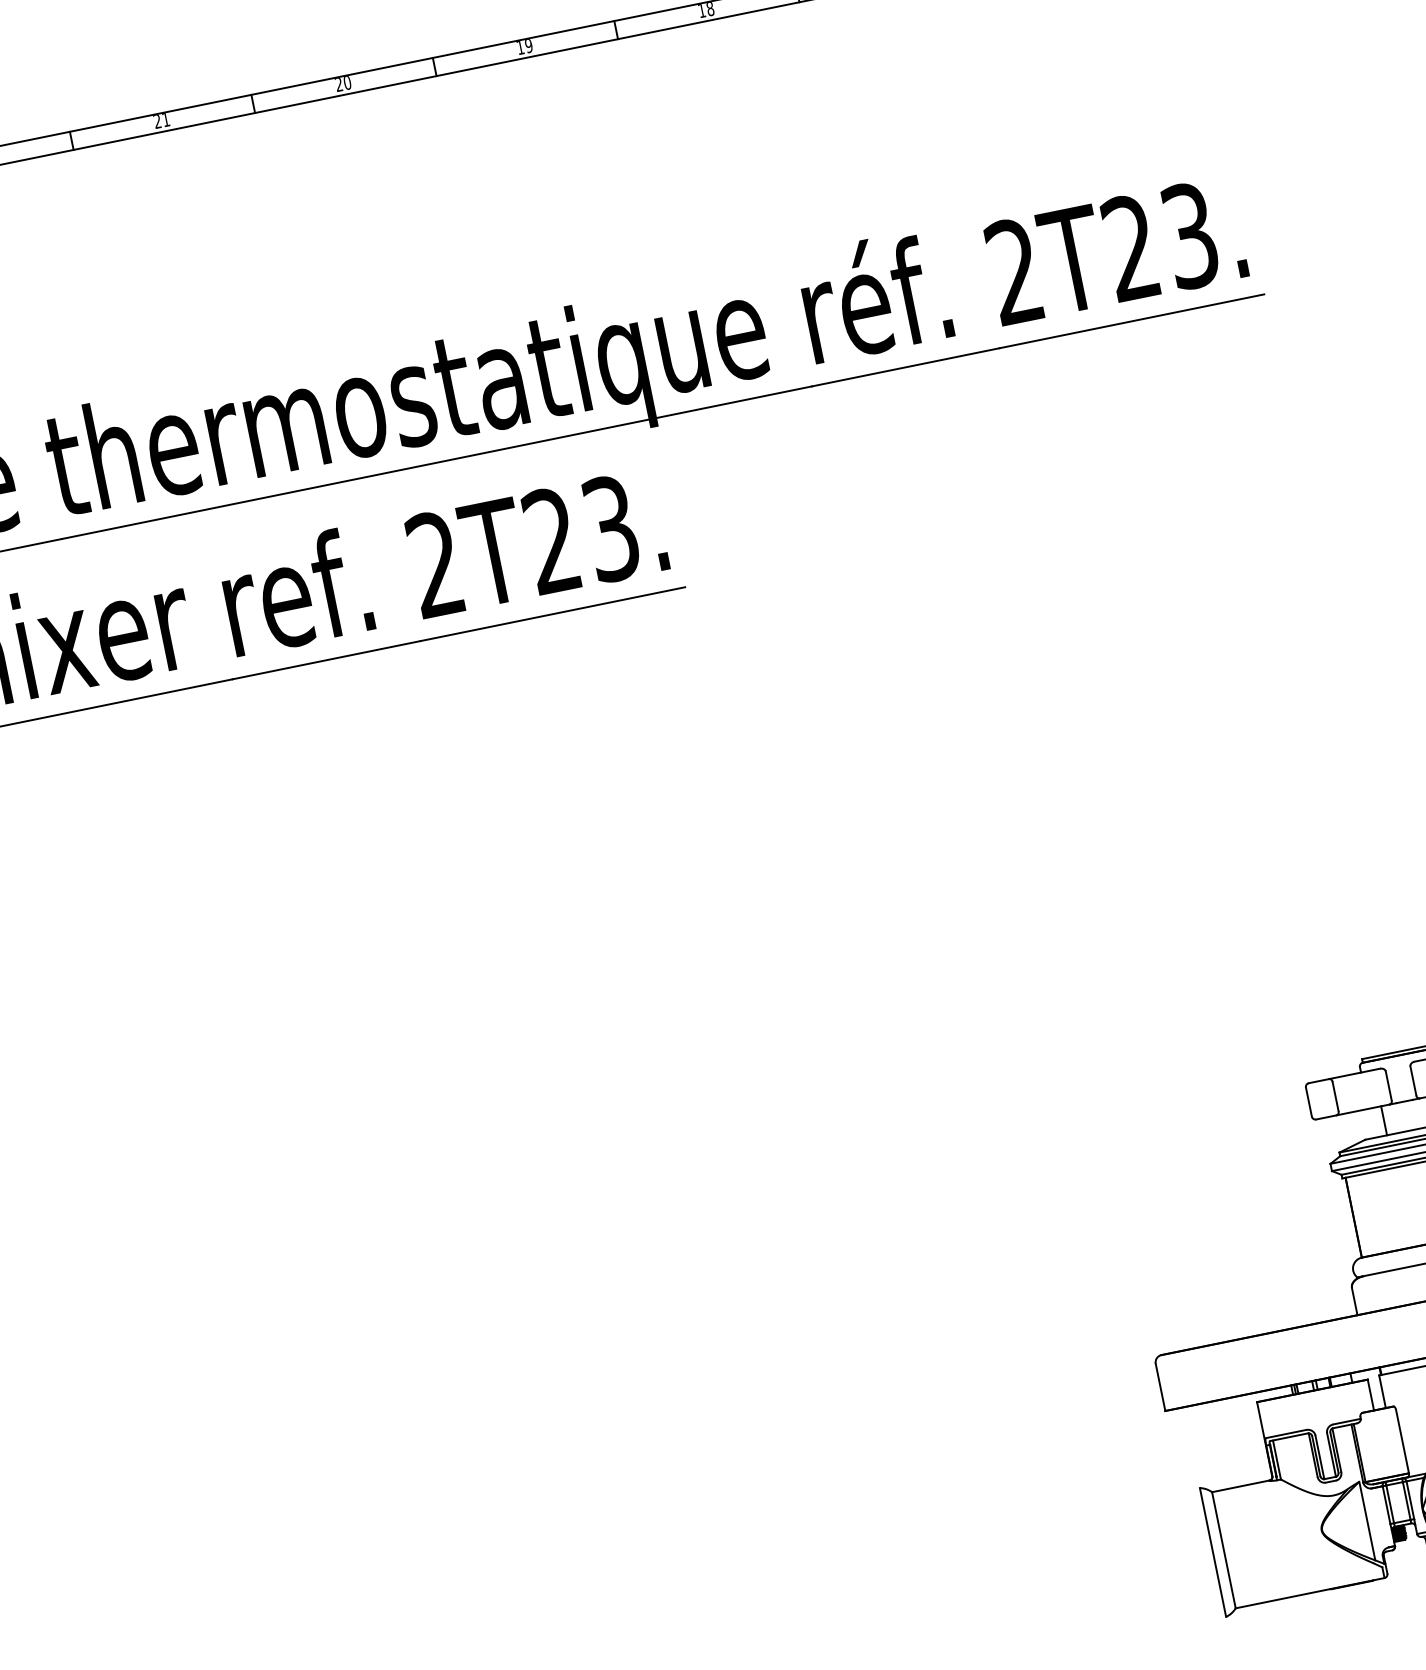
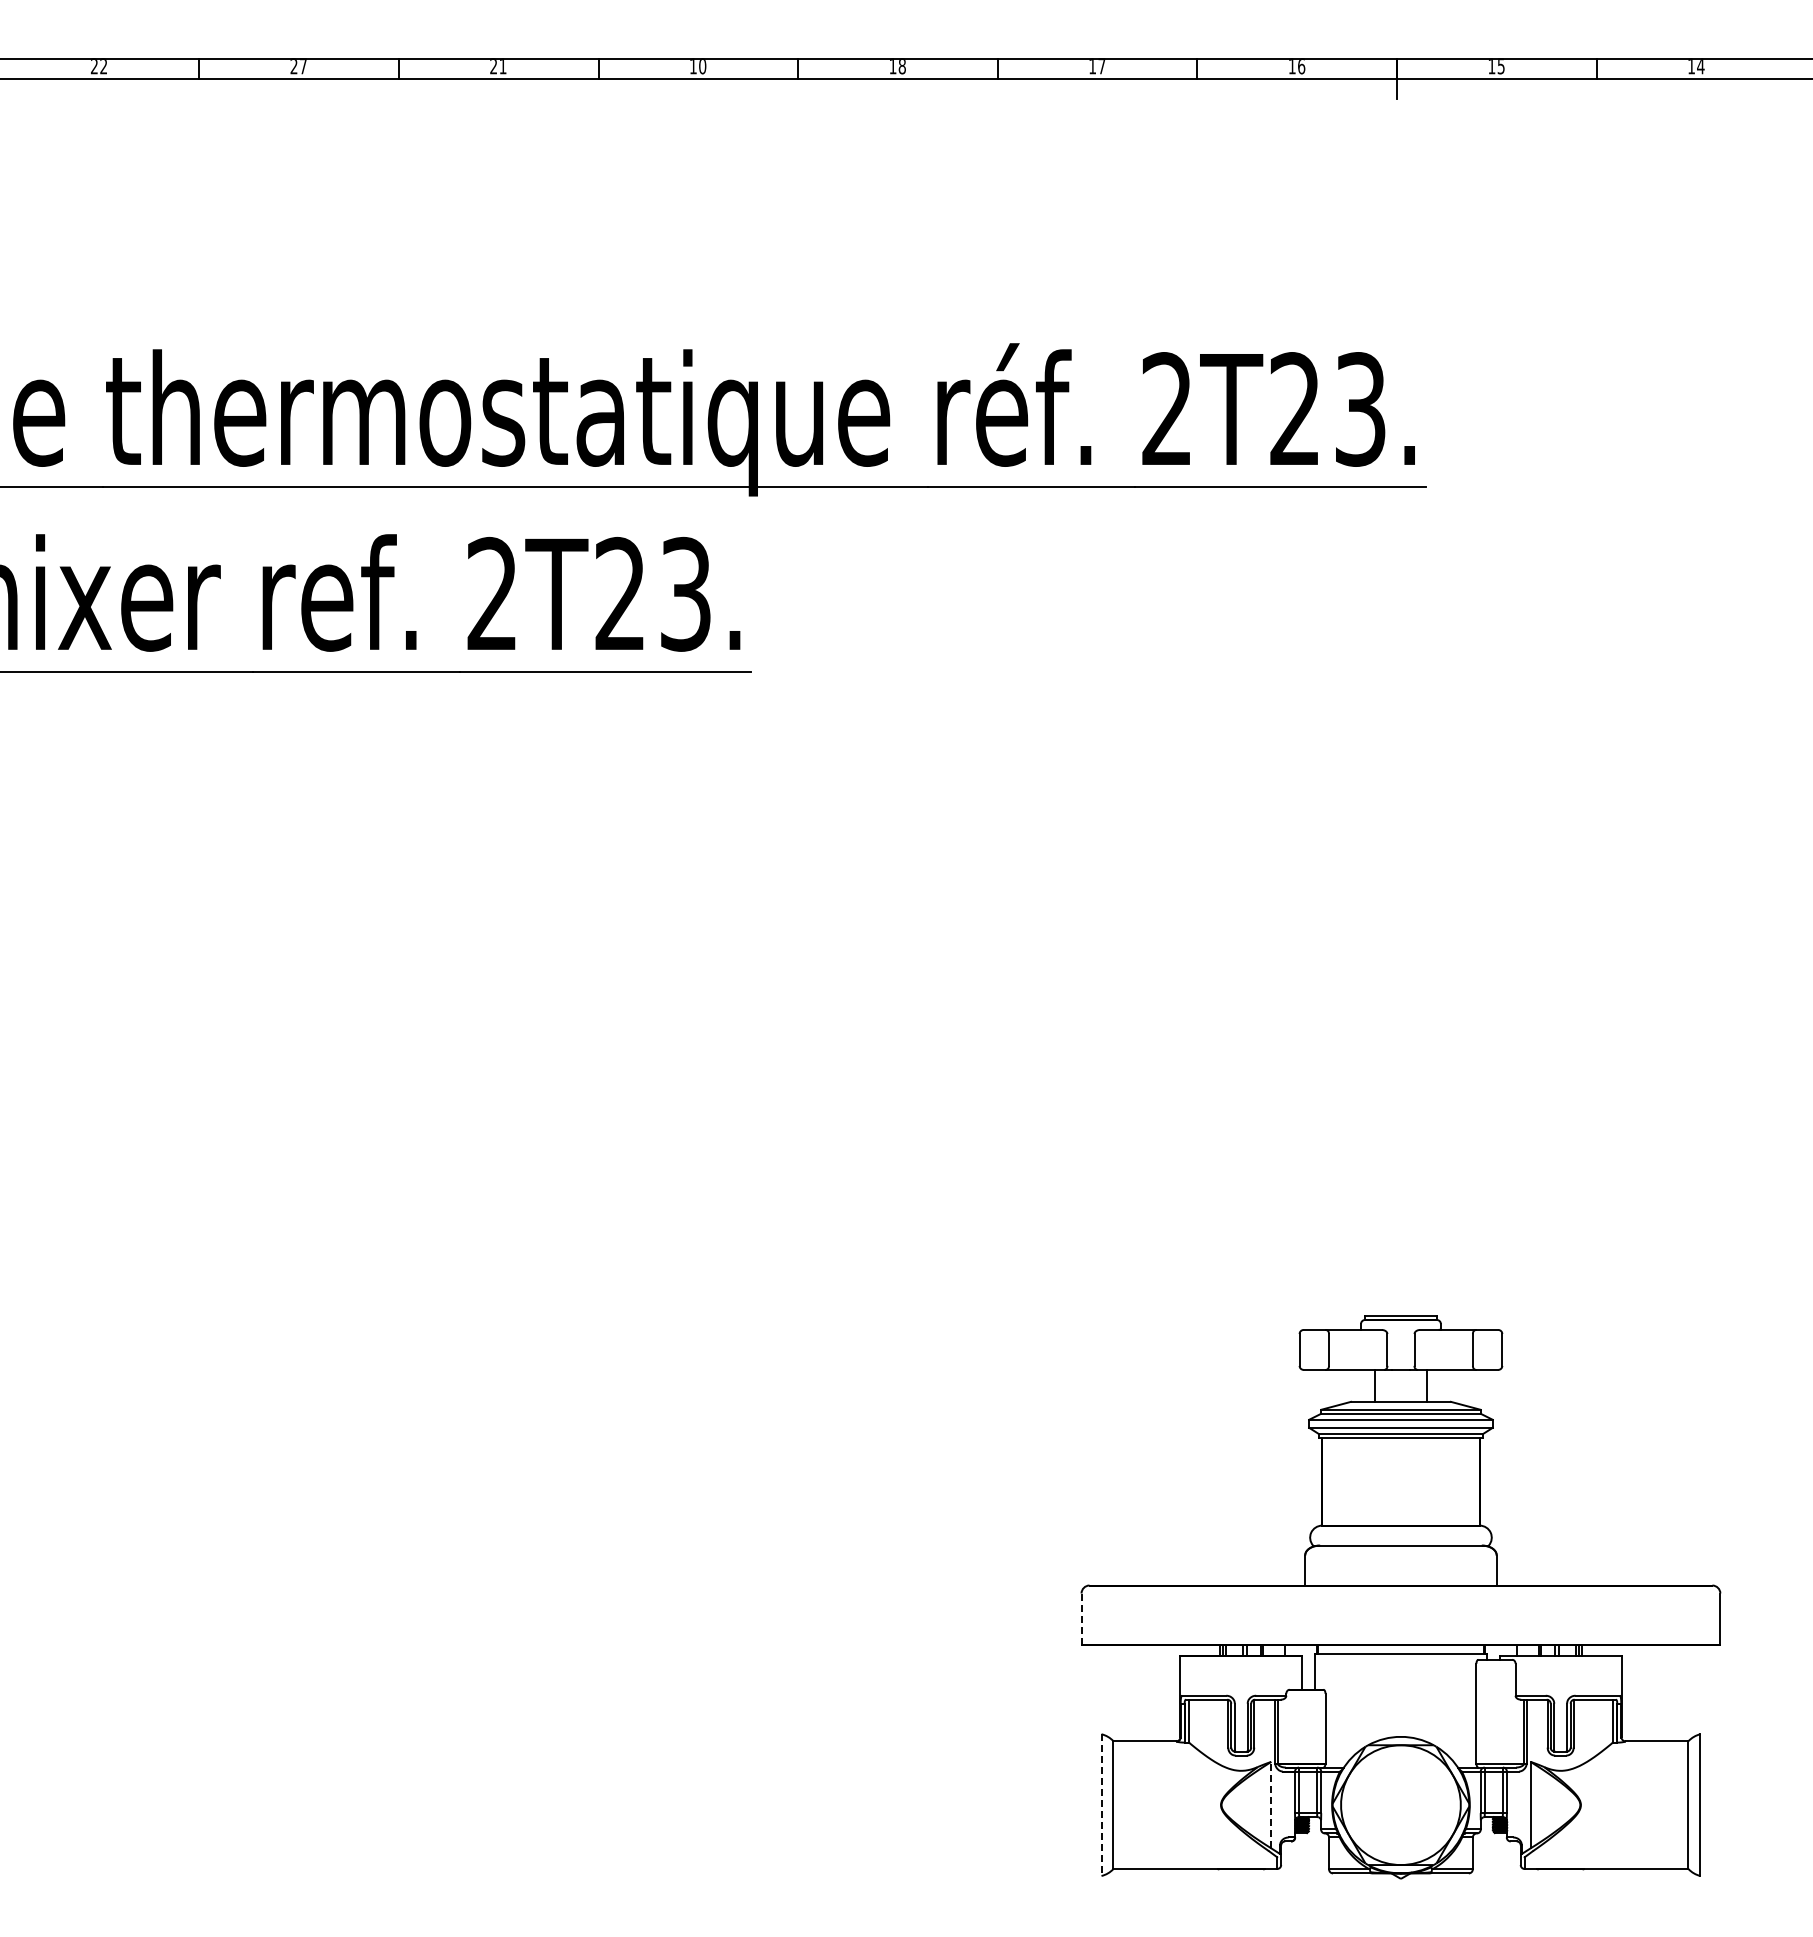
text: (528, 46) -> (702, 67), 19 -> 10
text: (347, 83) -> (502, 67), 20 -> 21
text: (166, 120) -> (303, 67), 21 -> 27
line: (1160, 1387) -> (1081, 1619), solid -> dashed
line: (1367, 1520) -> (1271, 1804), solid -> dashed
line: (1213, 1552) -> (1101, 1805), solid -> dashed

